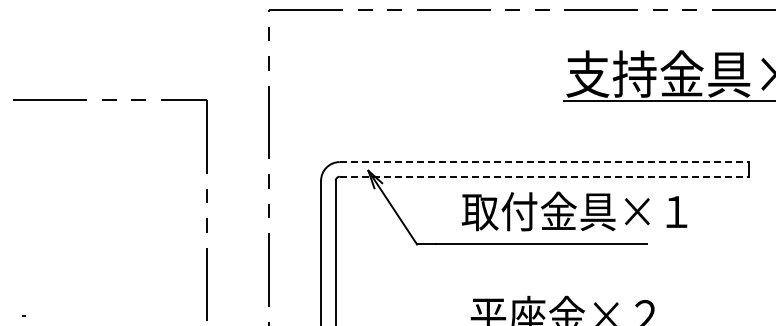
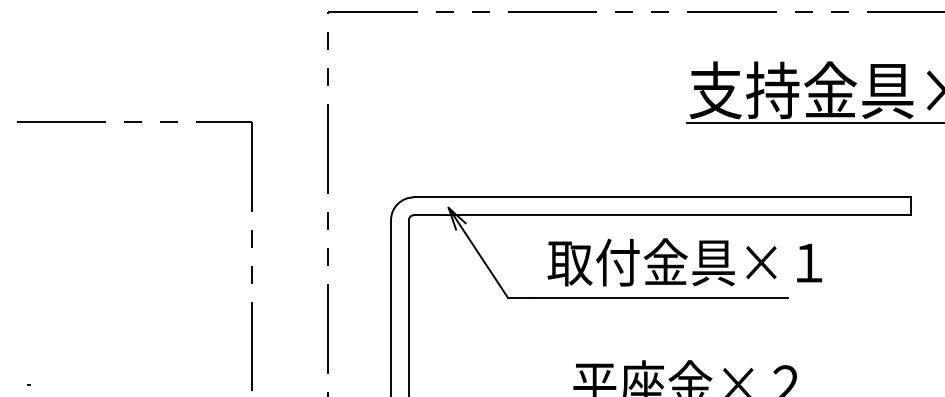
line: (544, 162) -> (662, 197), dashed -> solid
line: (544, 176) -> (662, 214), dashed -> solid
text: (574, 211) -> (684, 262), moved

